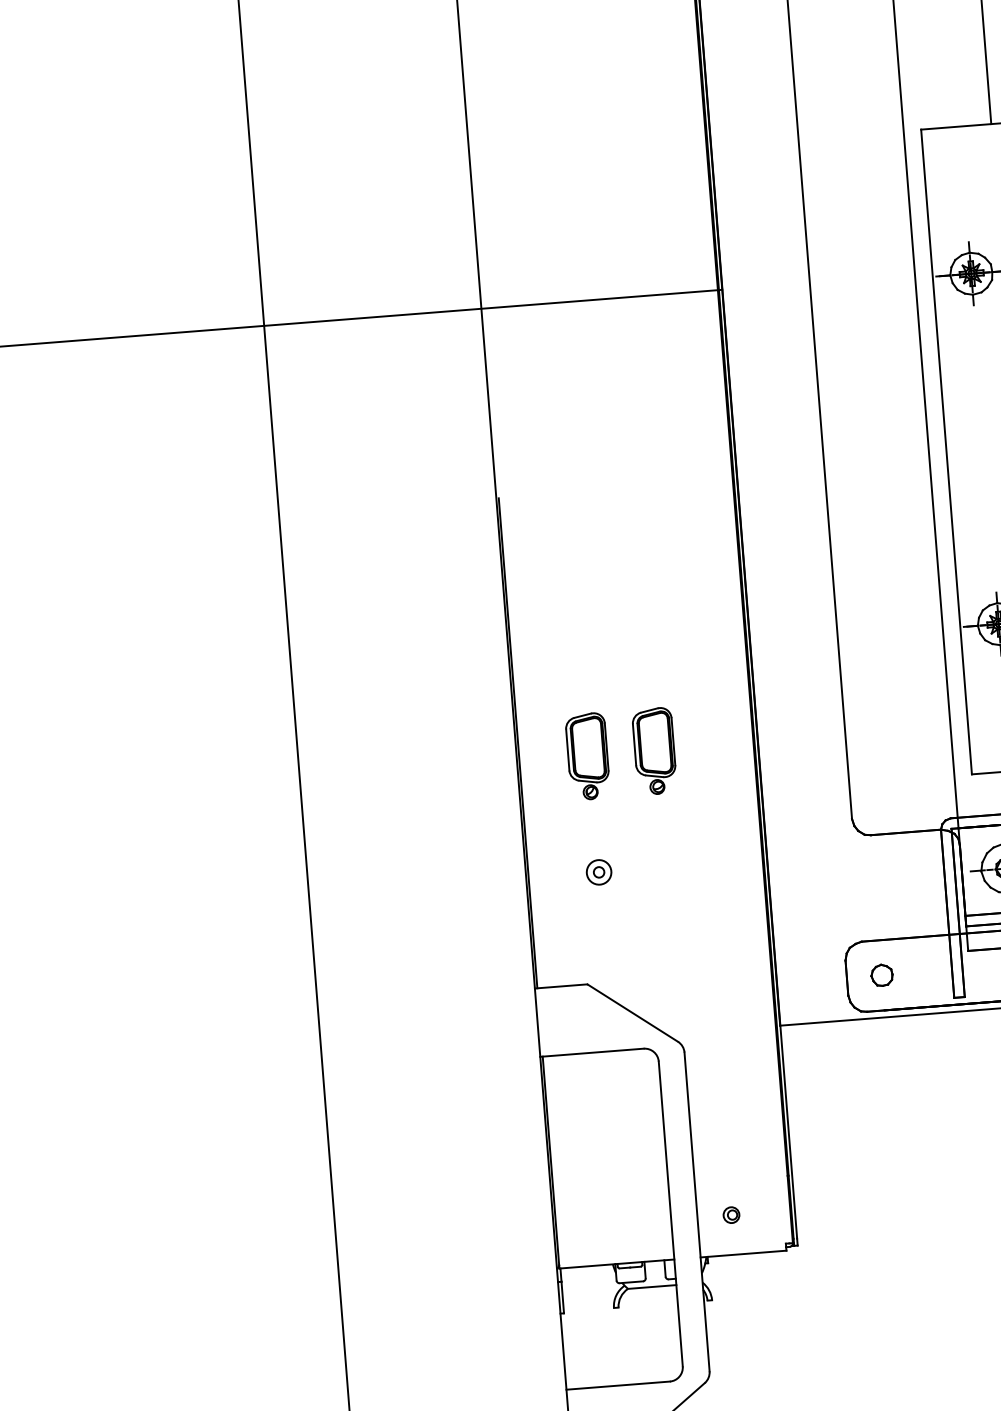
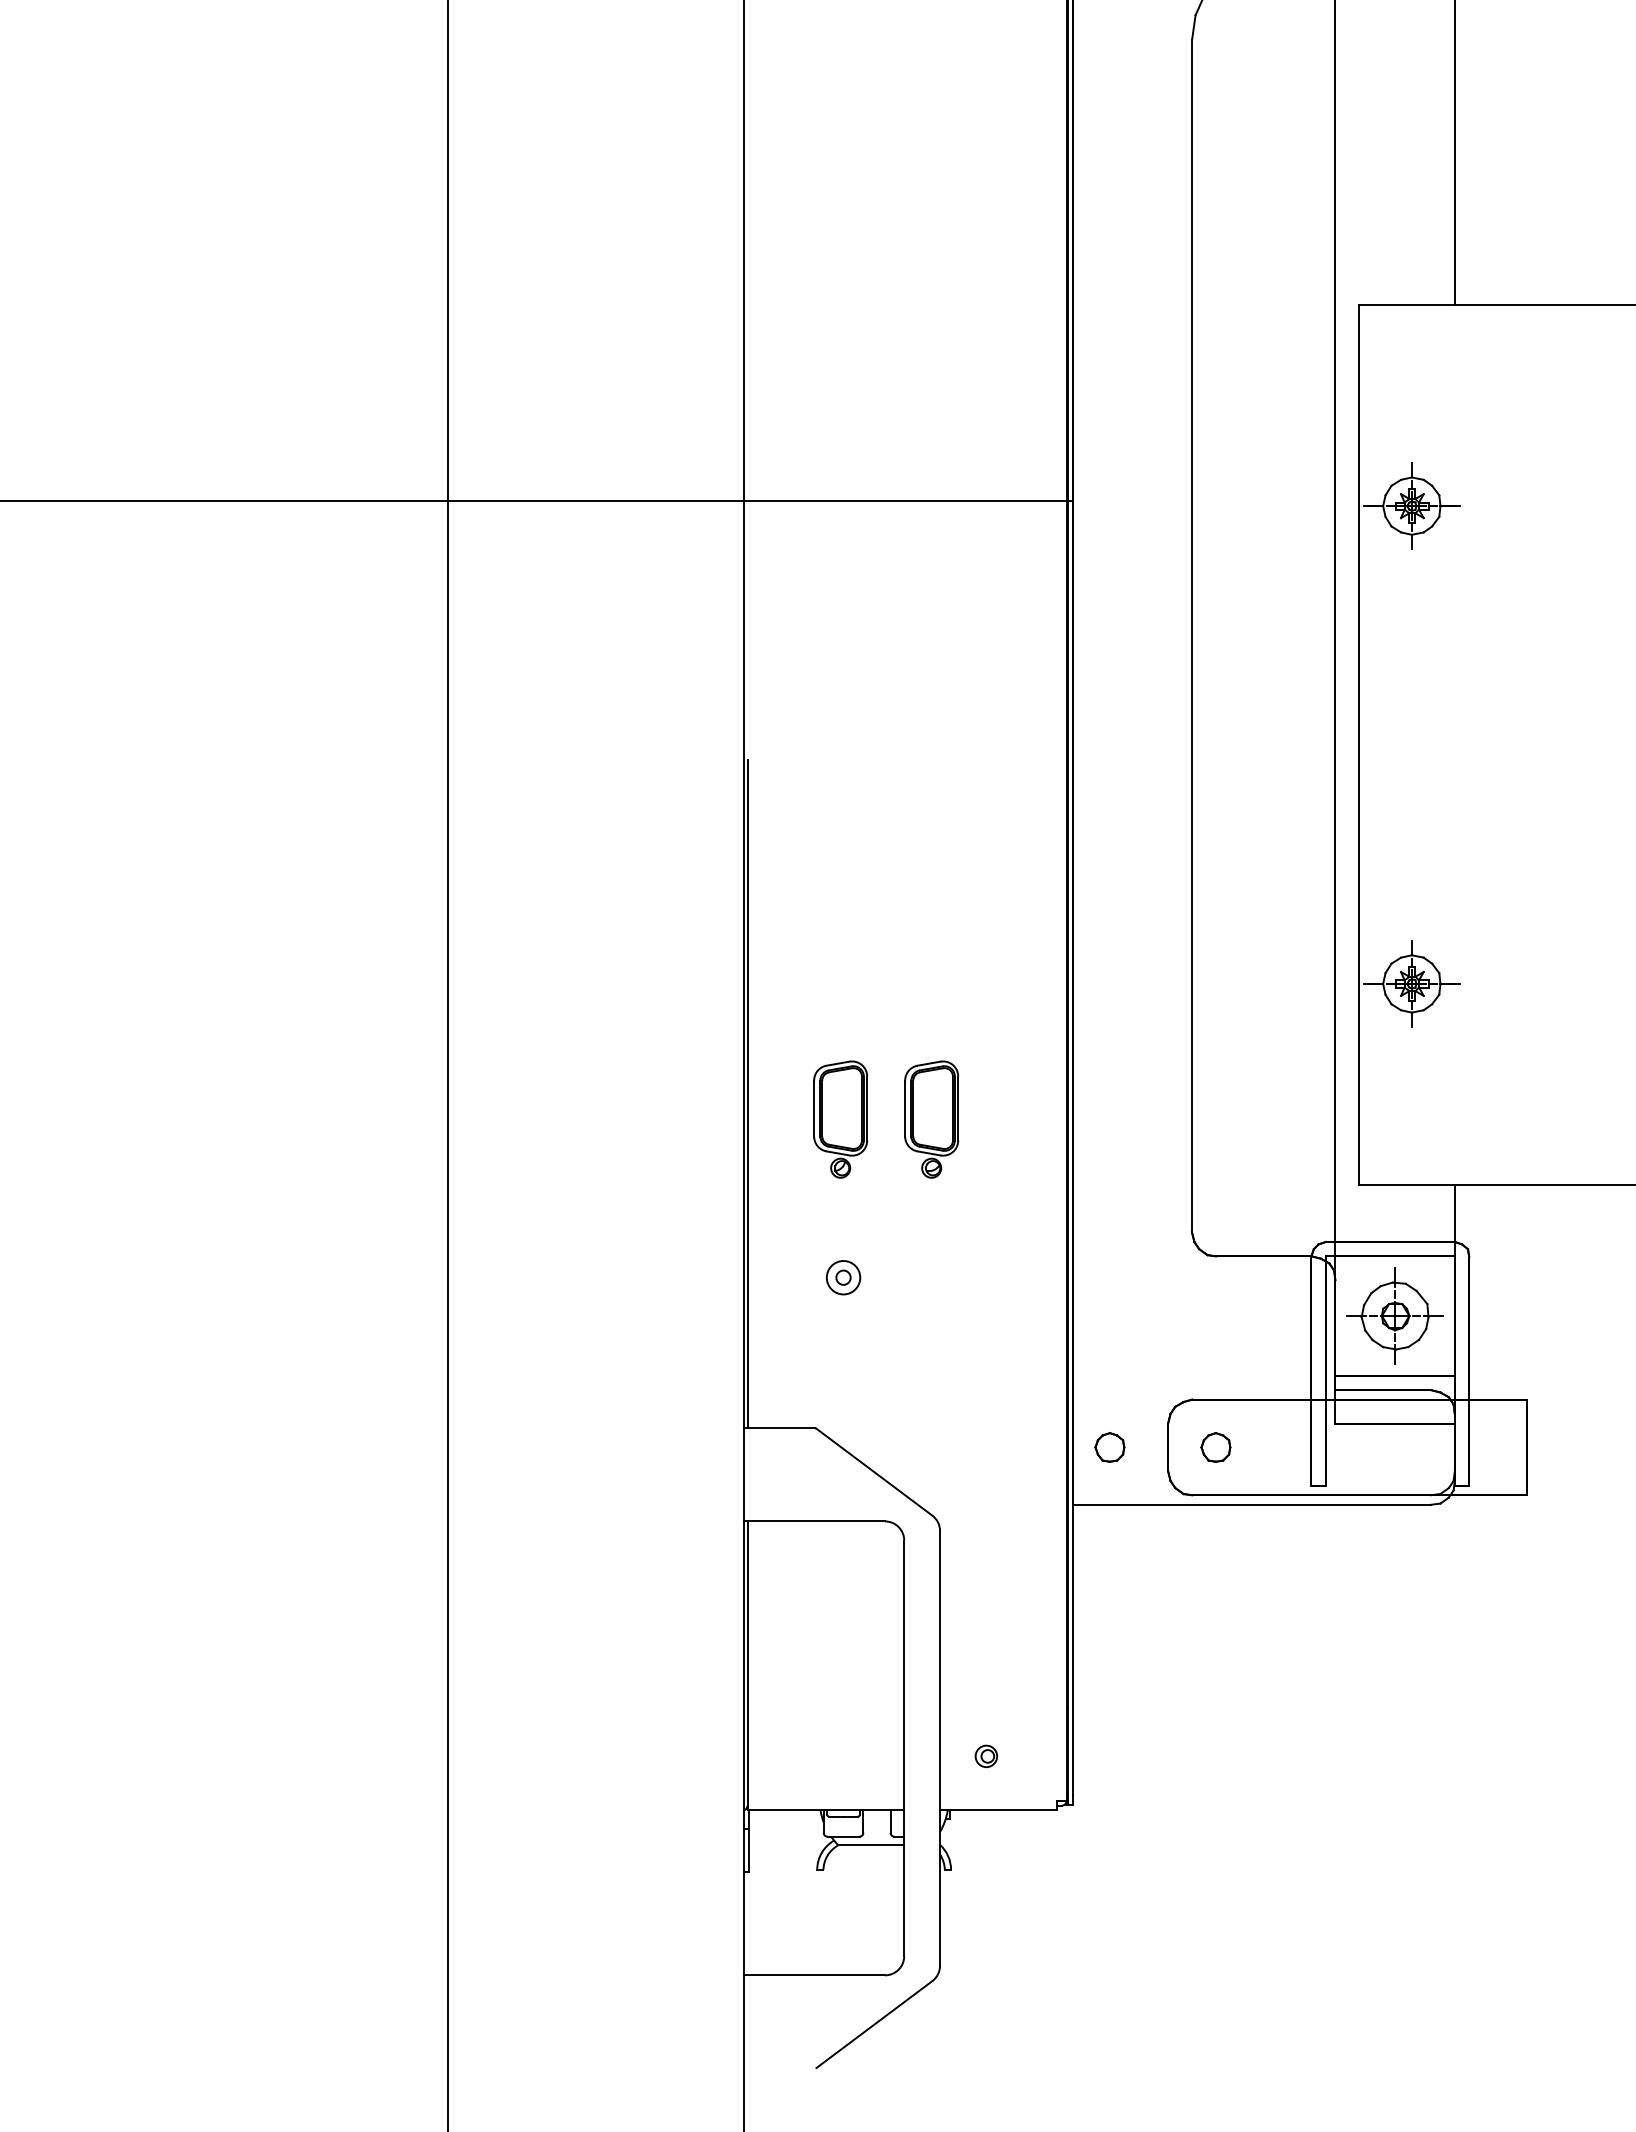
part: (803, 981) -> (1109, 1447), added

